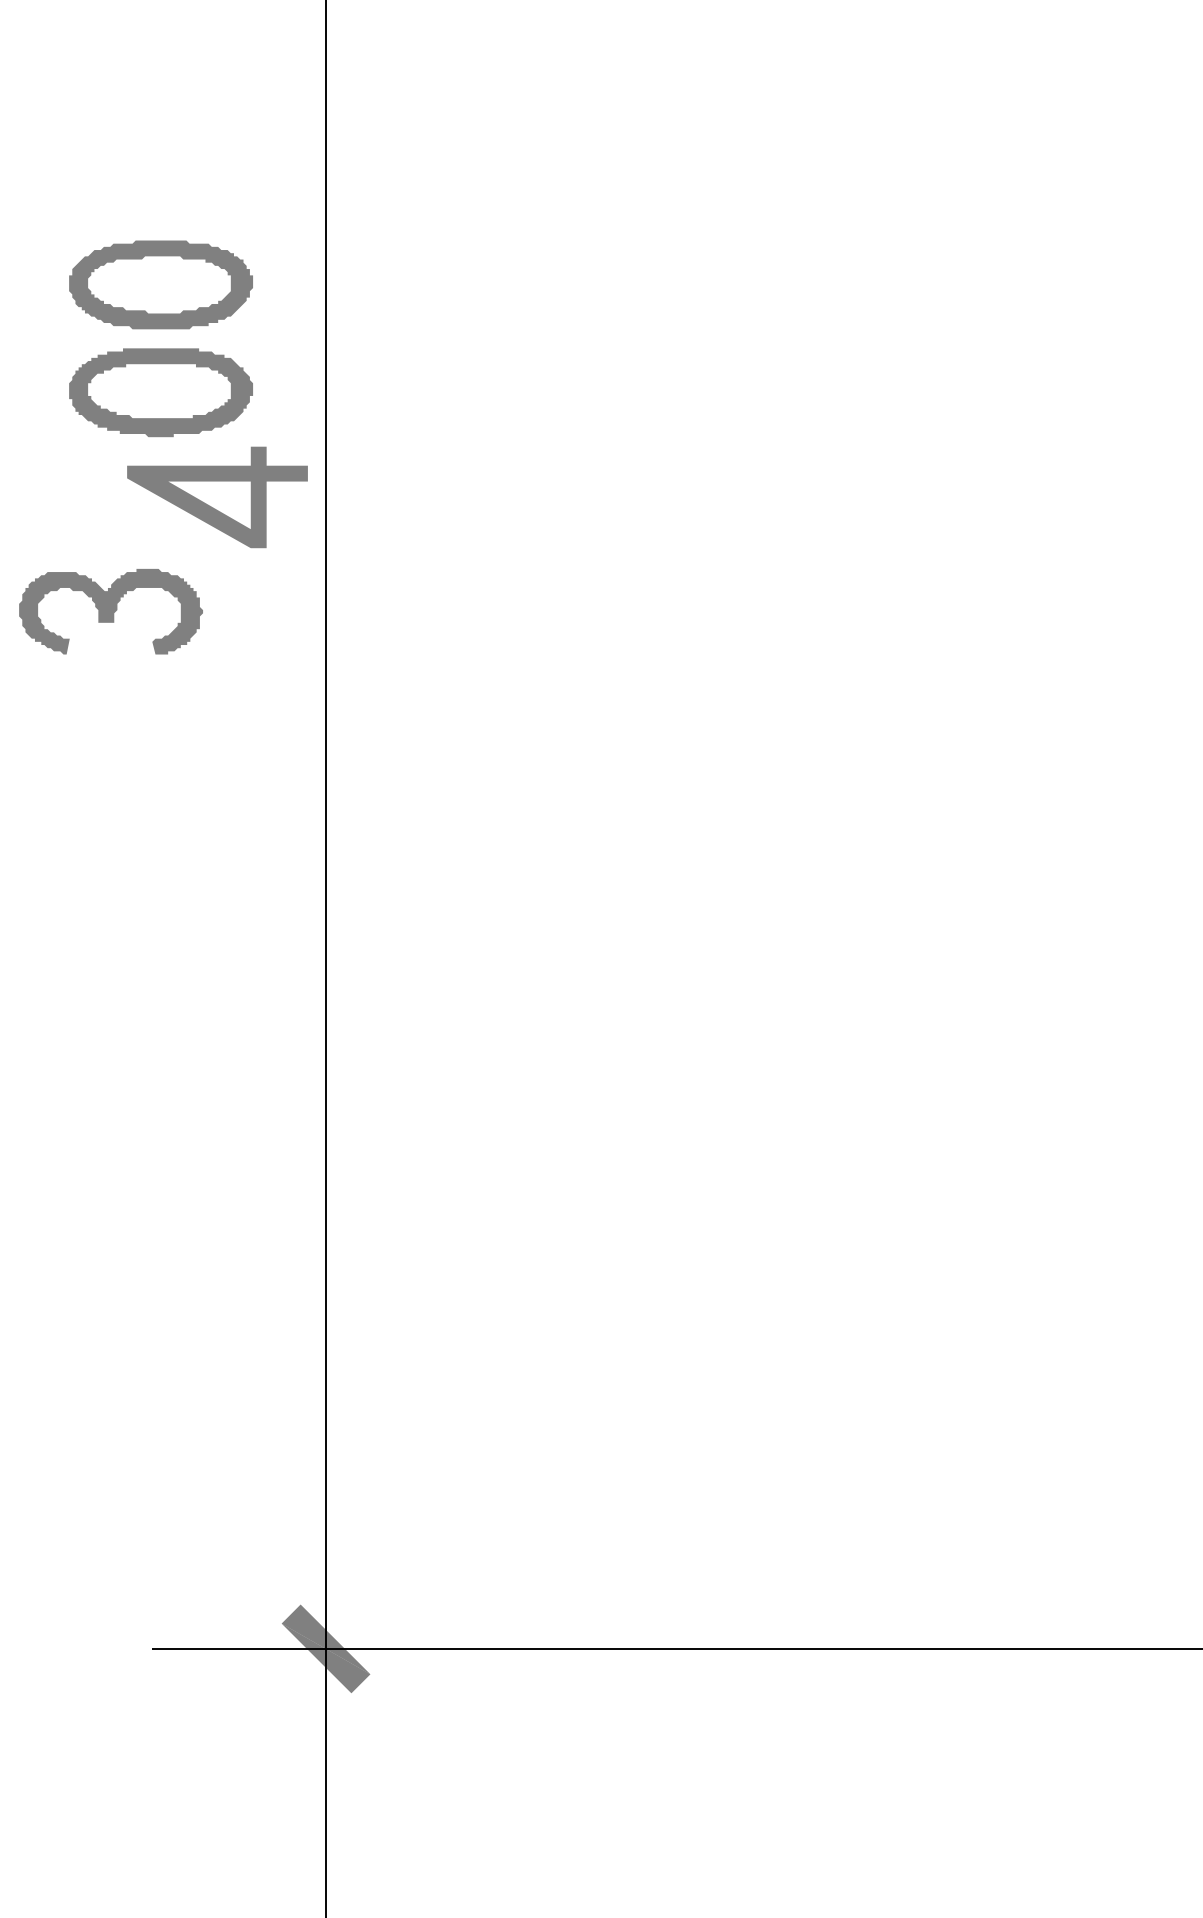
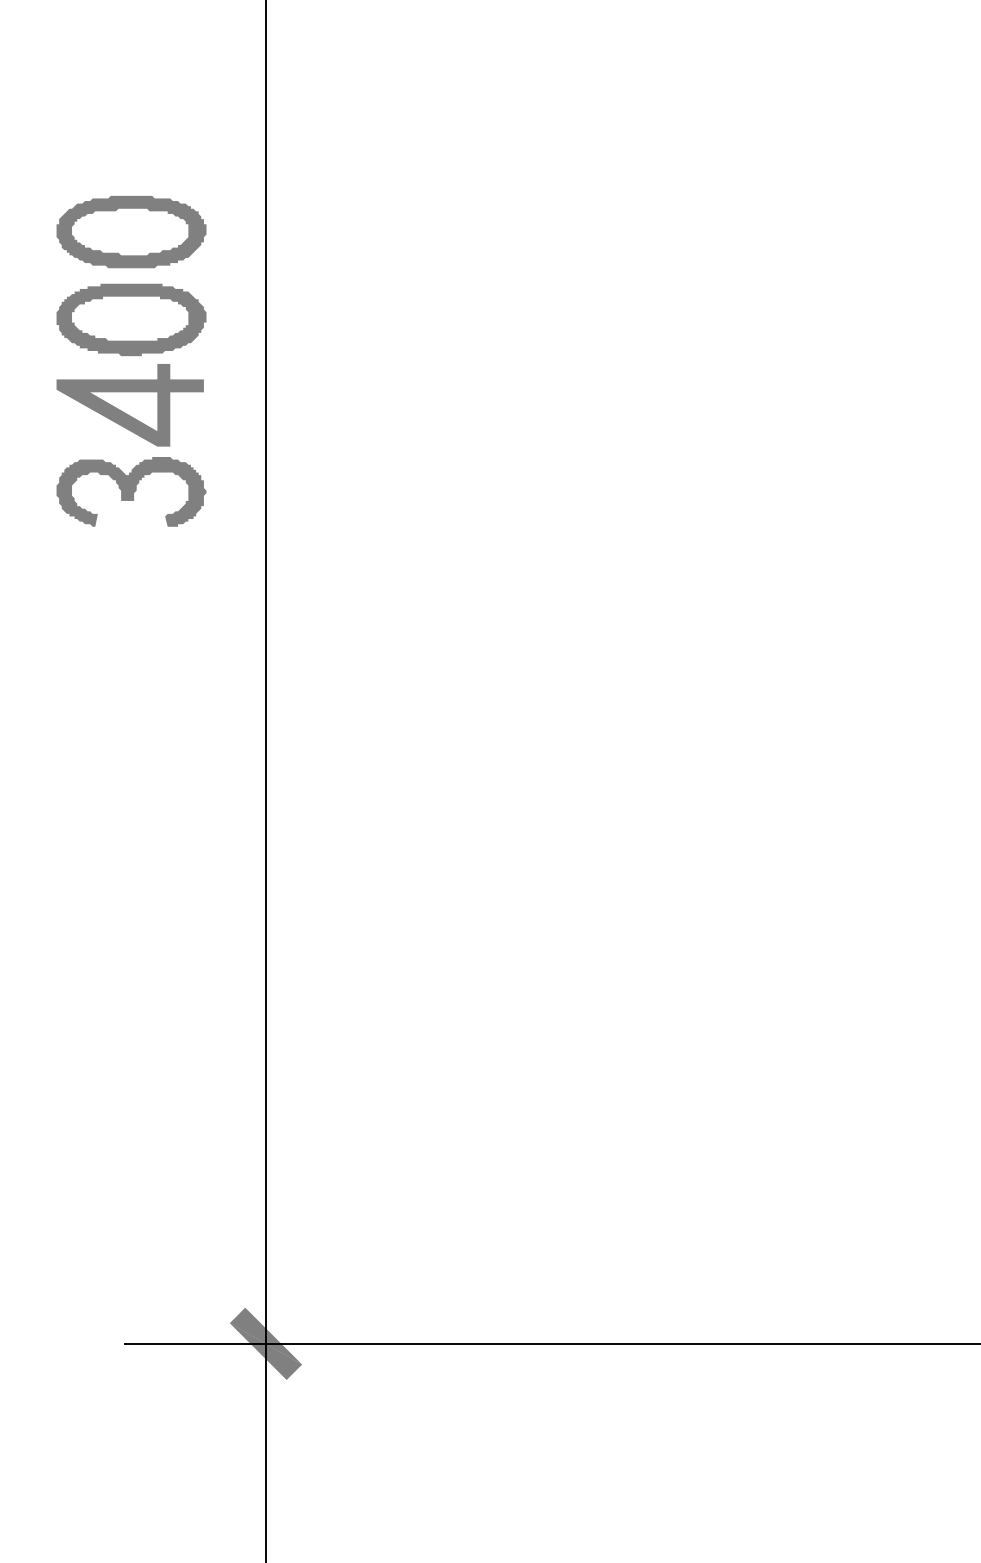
part: (217, 496) -> (130, 404), moved
part: (110, 611) -> (131, 491), moved

